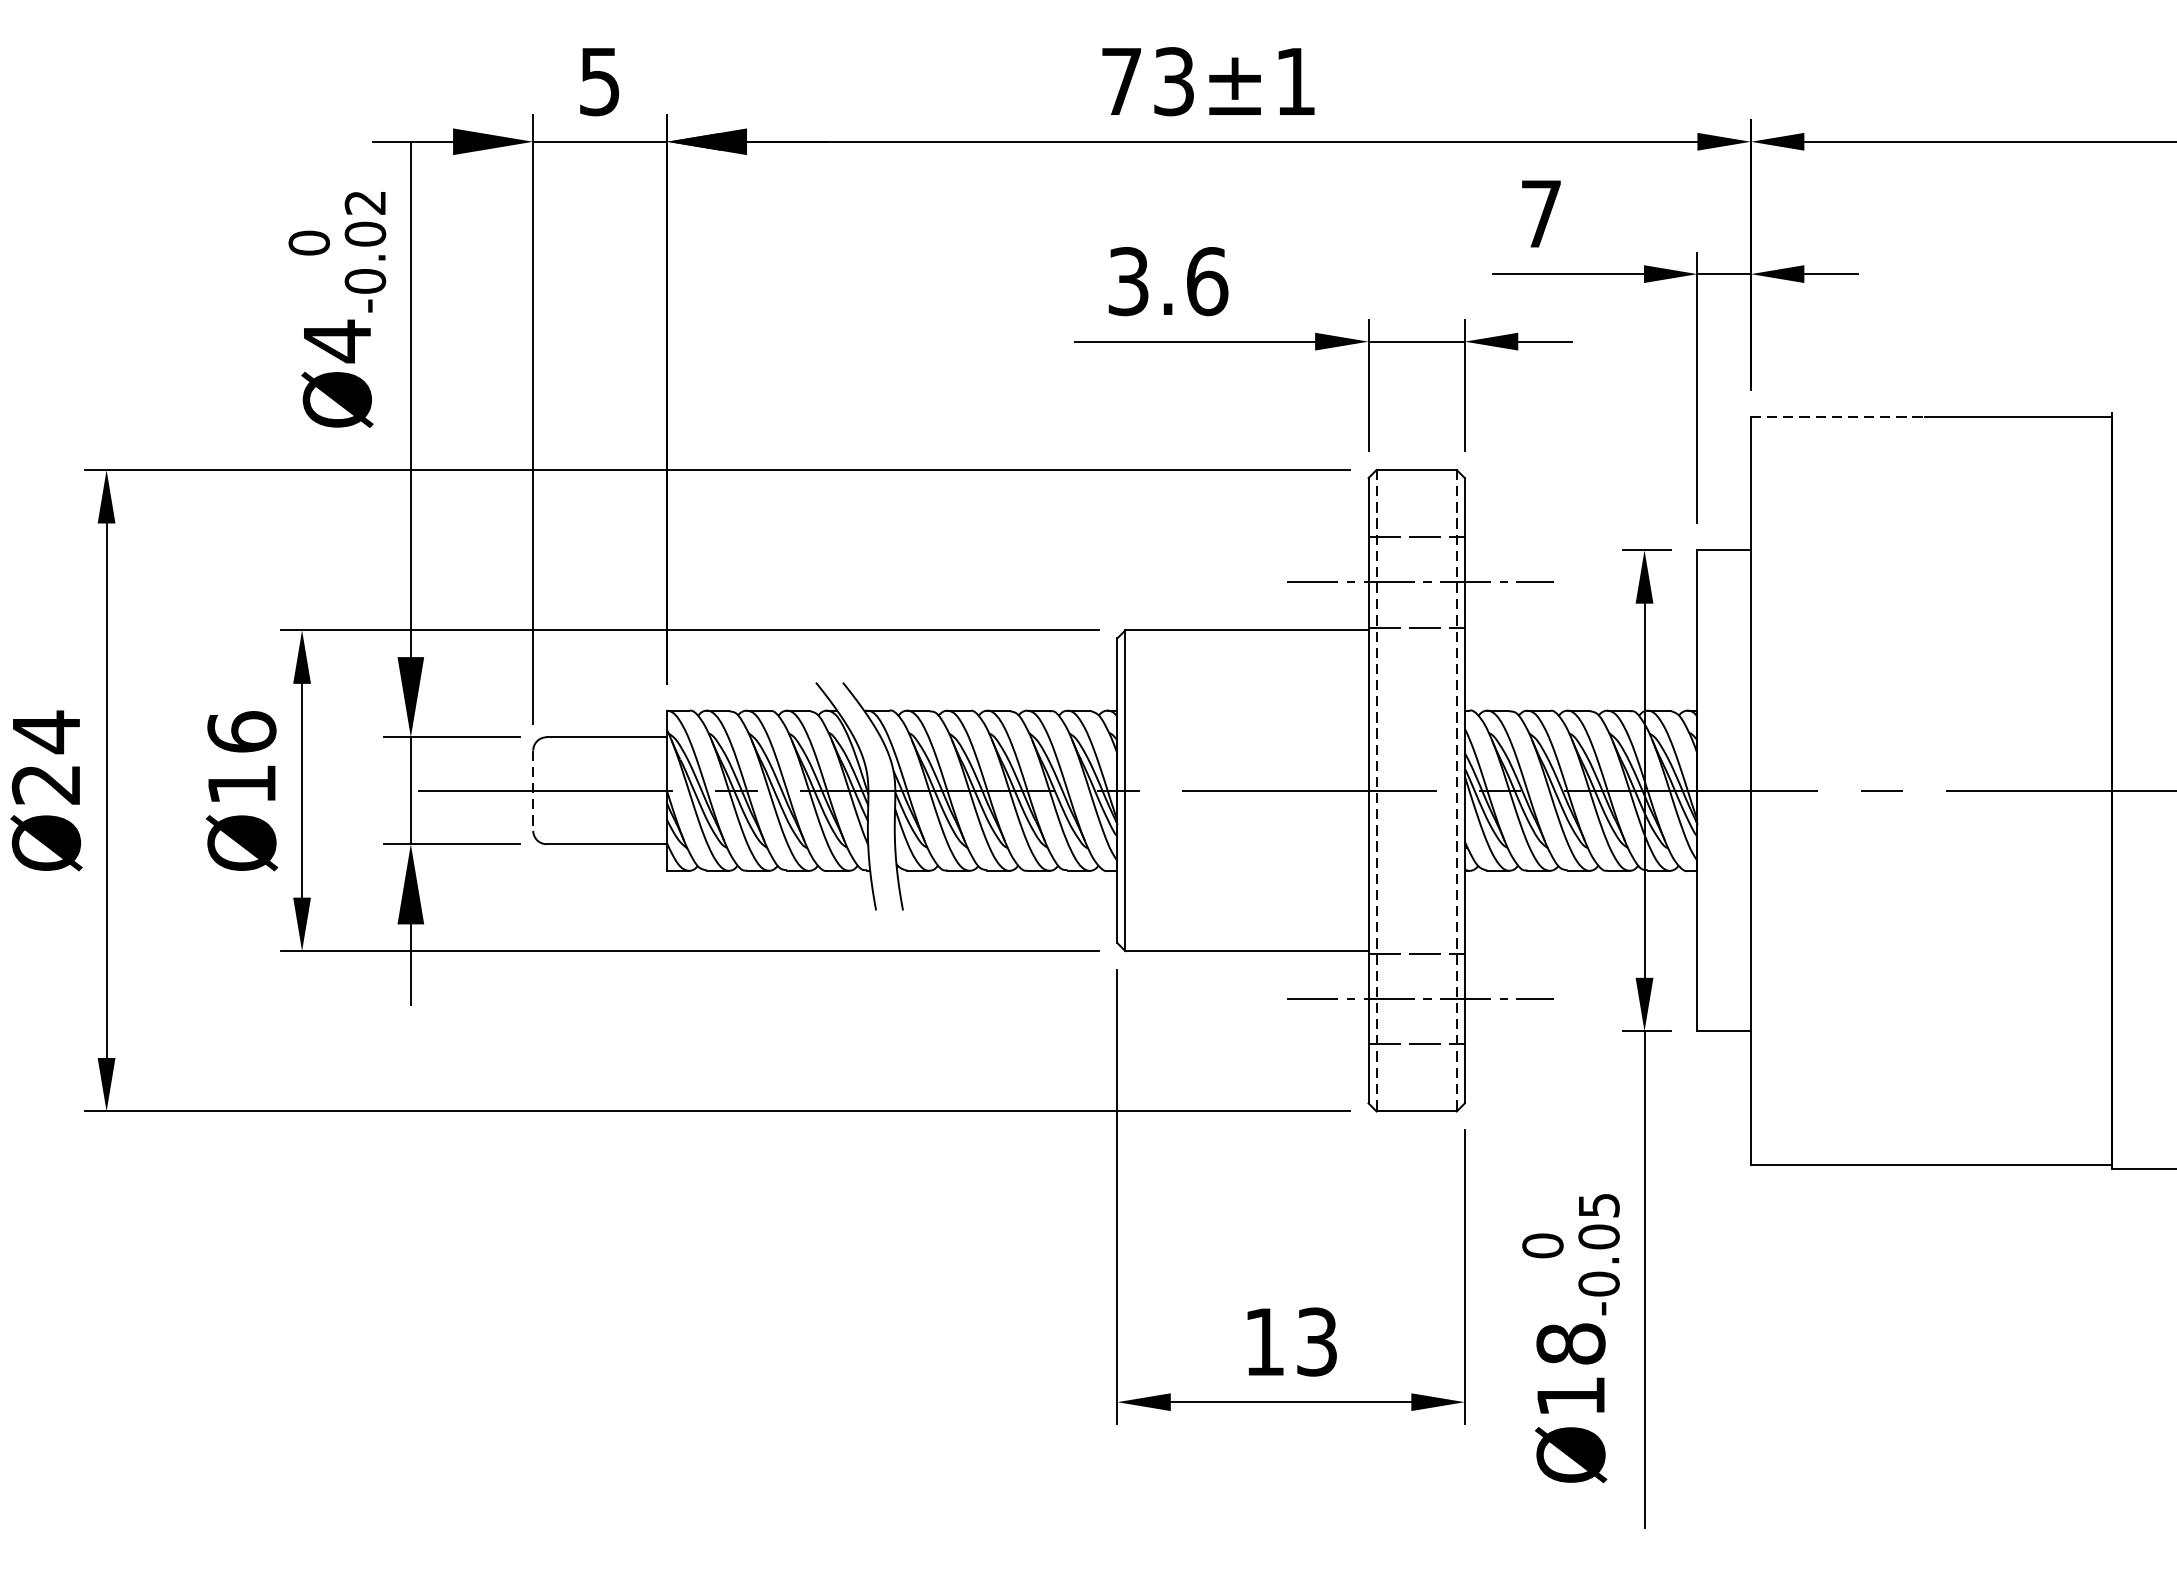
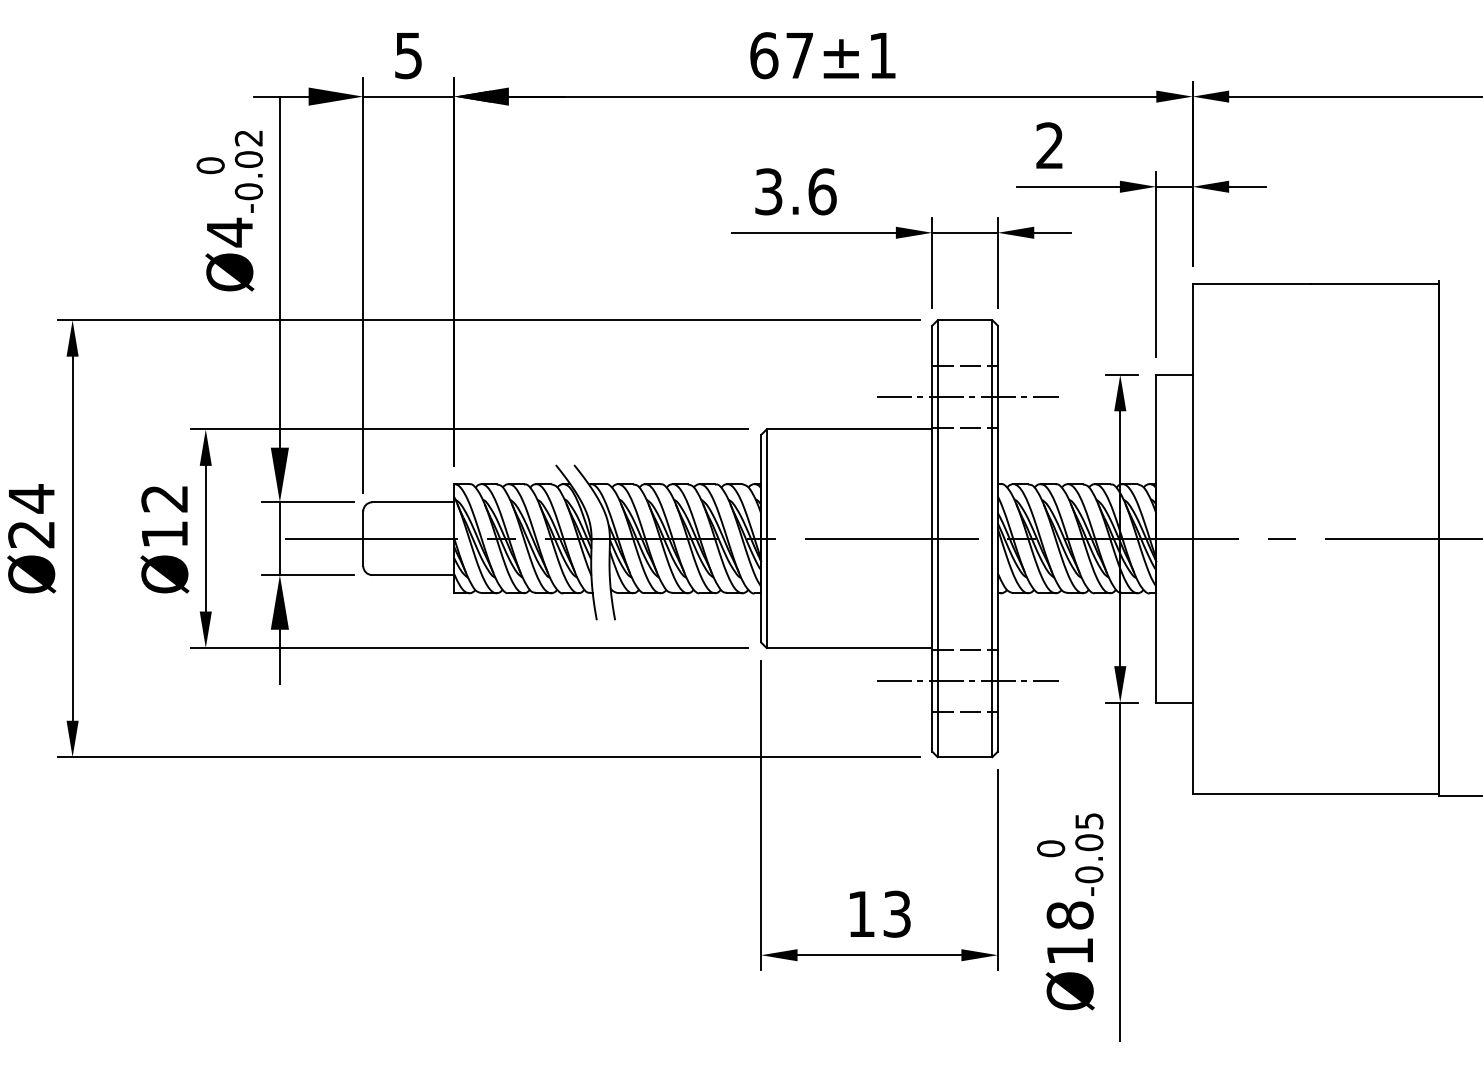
text: (1147, 81) -> (781, 55), 73±1 -> 67±1
text: (1540, 213) -> (1049, 145), 7 -> 2
line: (1838, 416) -> (1252, 283), dashed -> solid
text: (241, 731) -> (164, 498), Ø16 -> Ø12
line: (533, 791) -> (363, 539), dashed -> solid
line: (1376, 791) -> (937, 539), dashed -> solid
line: (1456, 791) -> (992, 539), dashed -> solid

